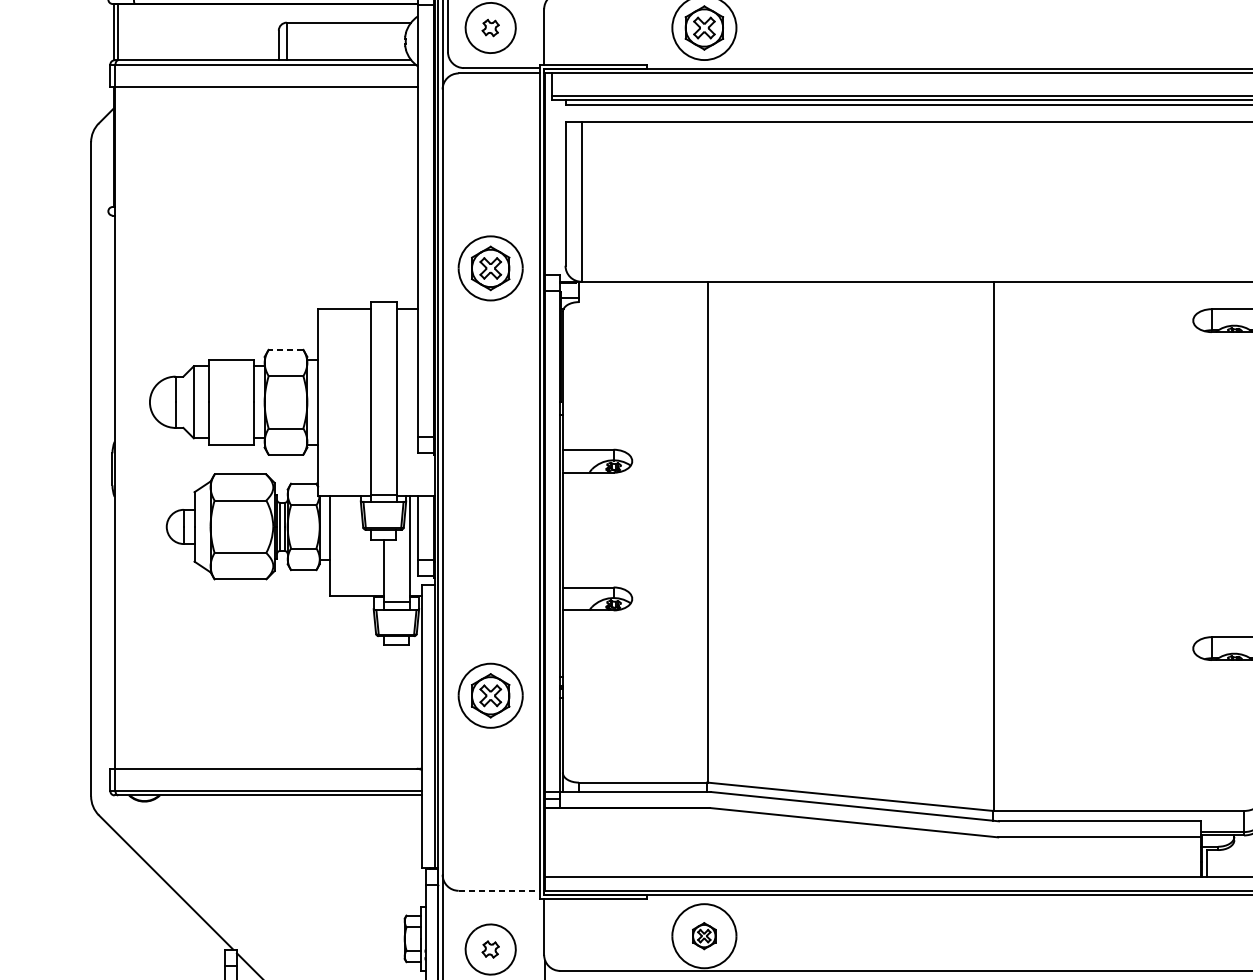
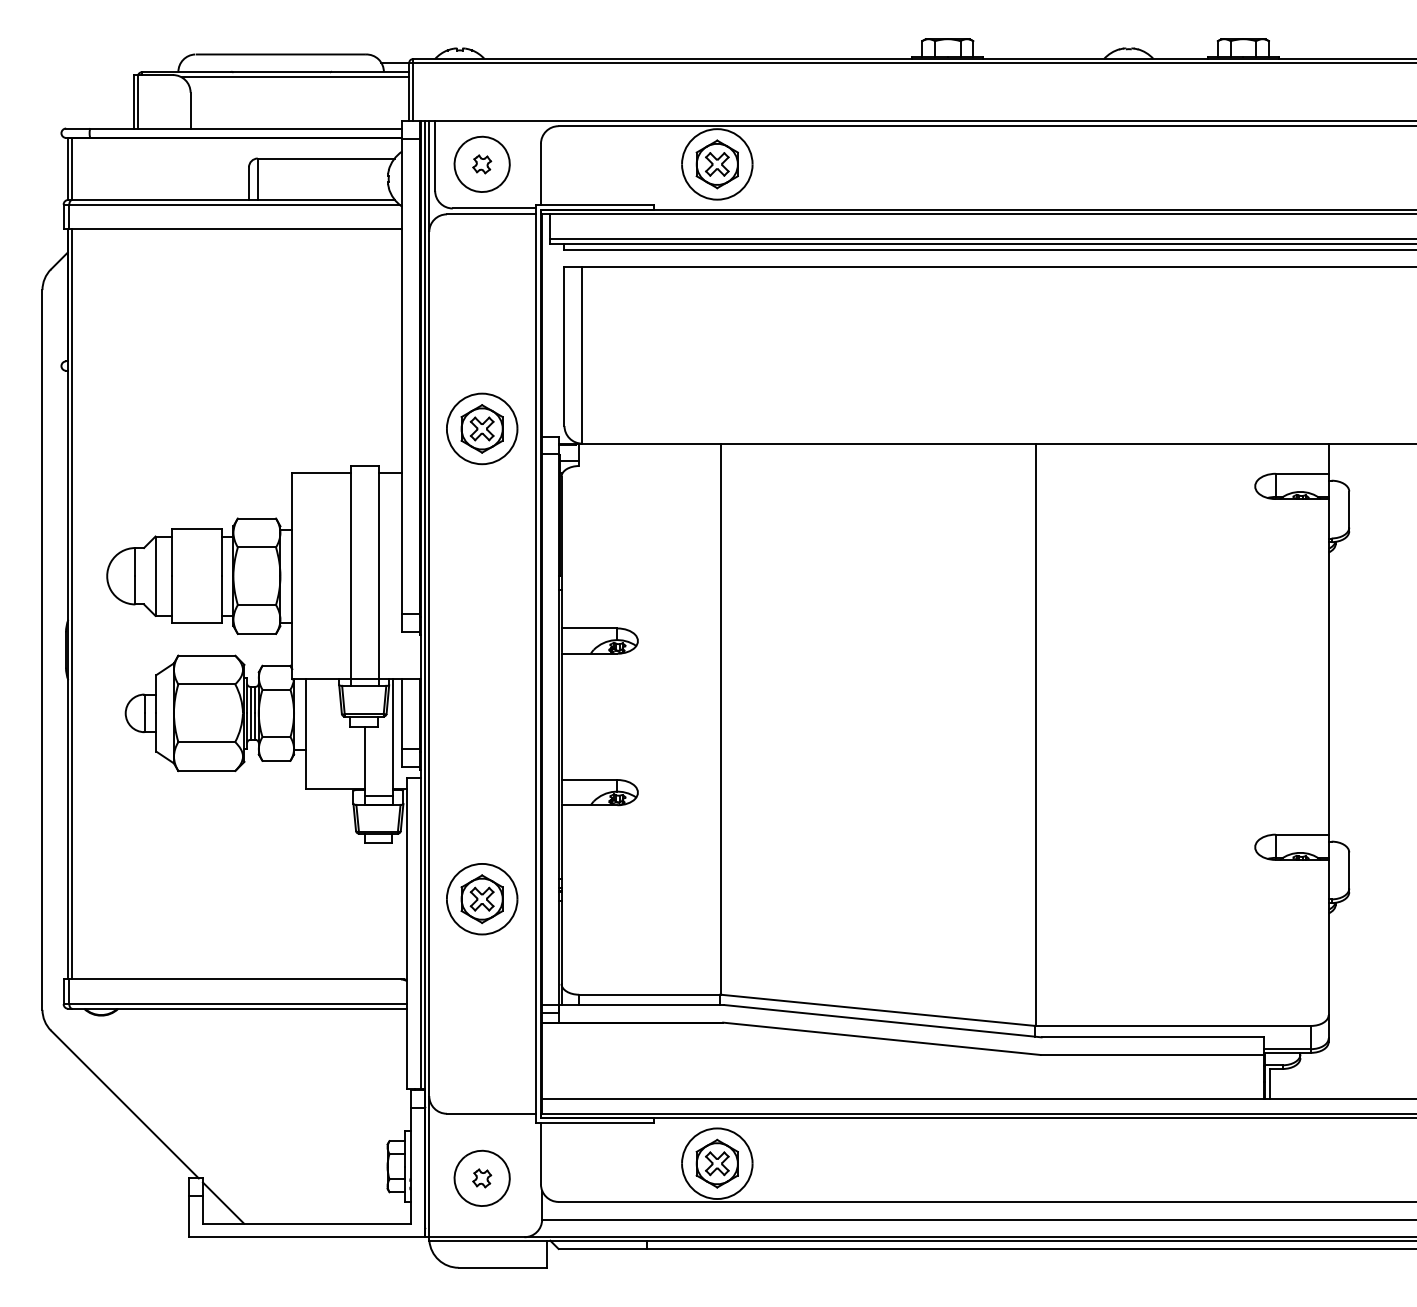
line: (285, 349) -> (256, 518), dashed -> solid
line: (118, 427) -> (72, 604), added
line: (499, 890) -> (491, 1113), dashed -> solid
part: (703, 935) -> (716, 1163), size x1.67

